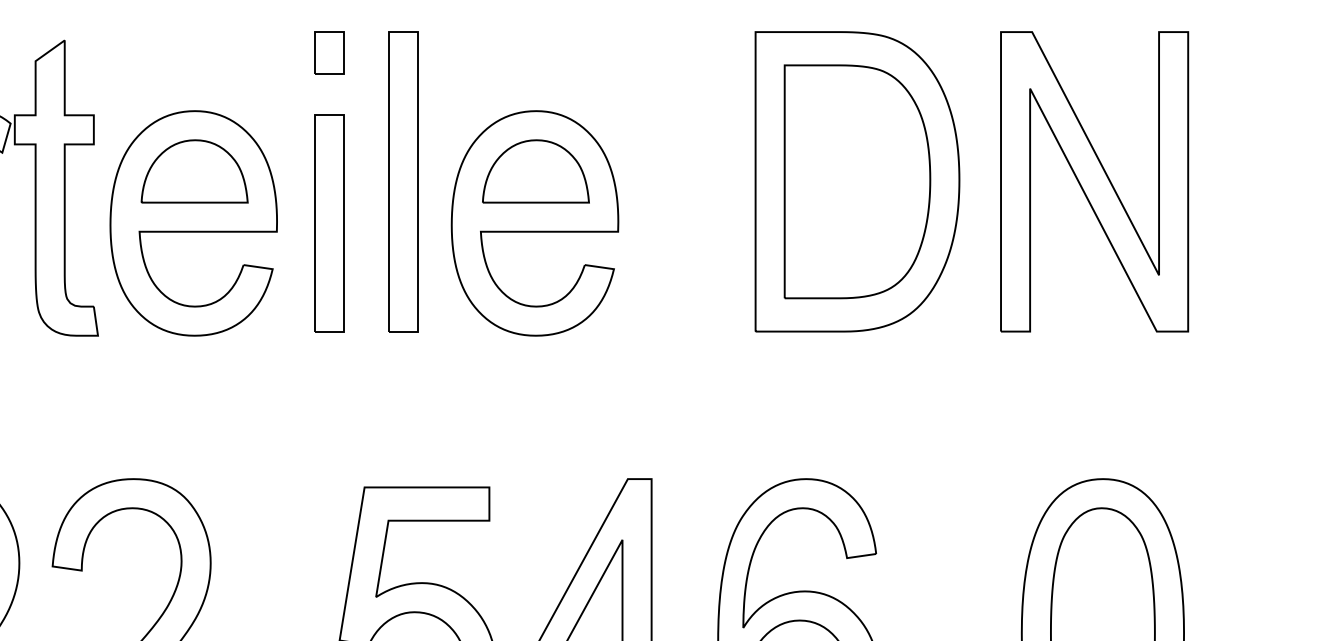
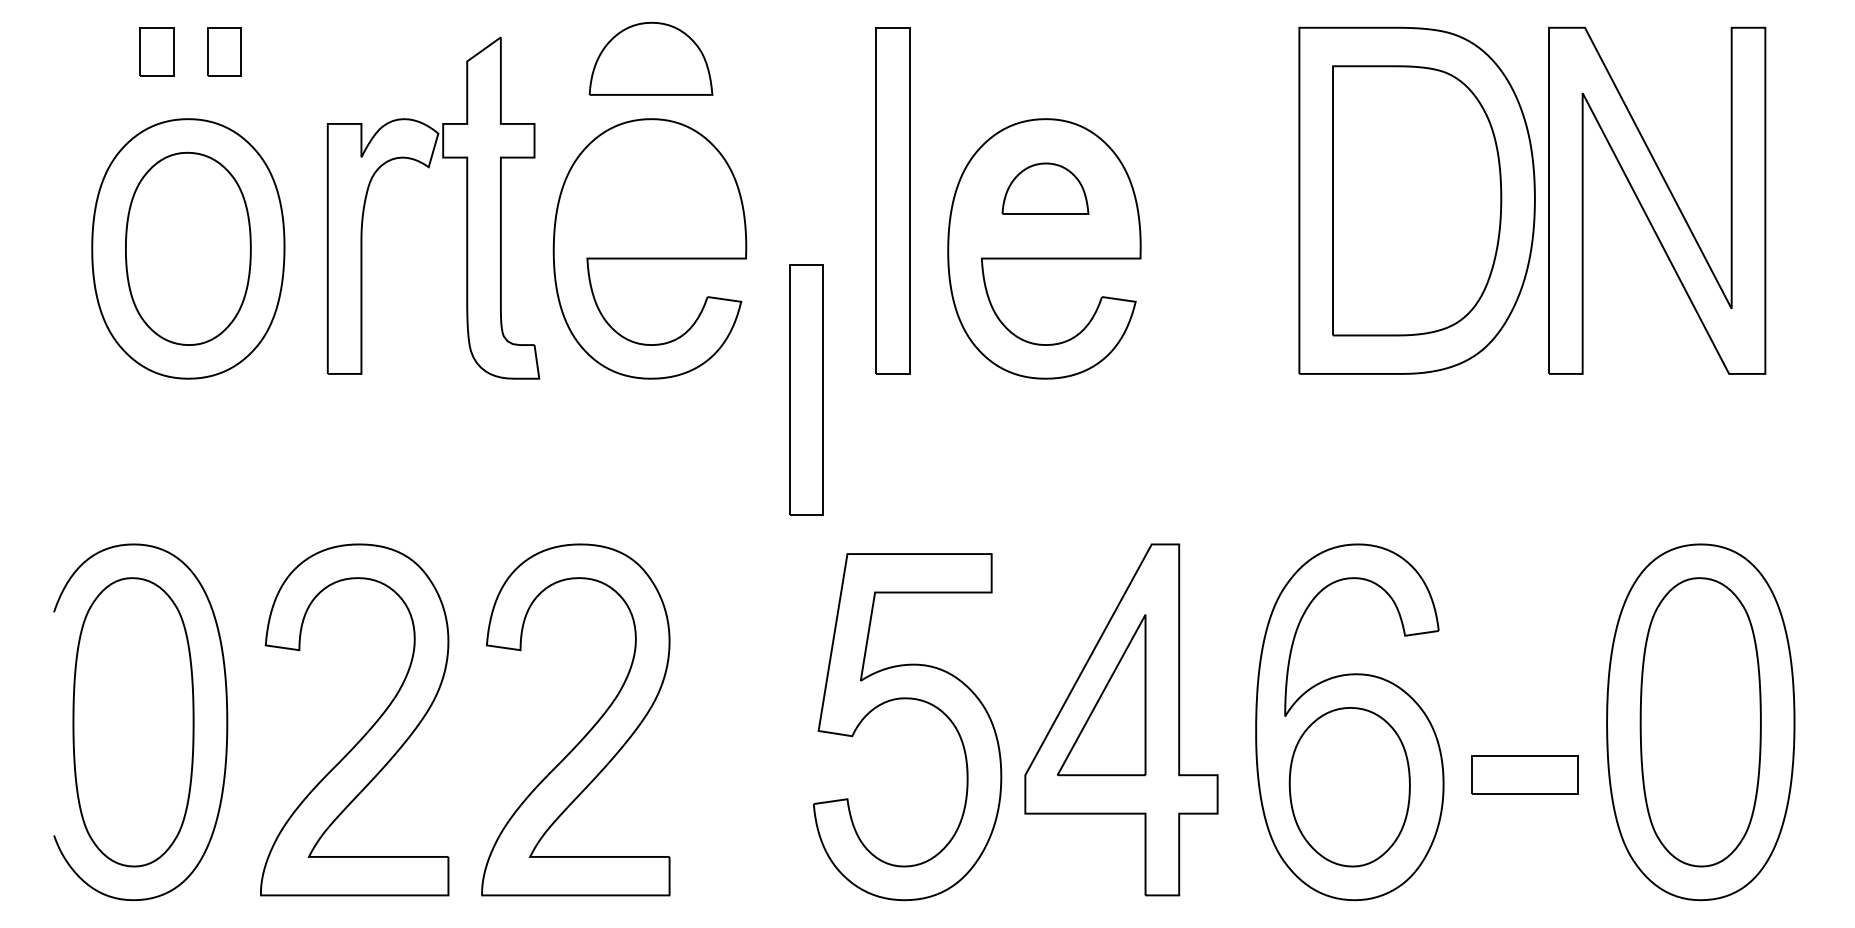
part: (329, 52) -> (806, 51), removed
part: (194, 171) -> (650, 58), moved
part: (535, 171) -> (1045, 188), size x0.7
part: (1094, 181) -> (1657, 200), moved
part: (329, 223) -> (806, 389), moved

